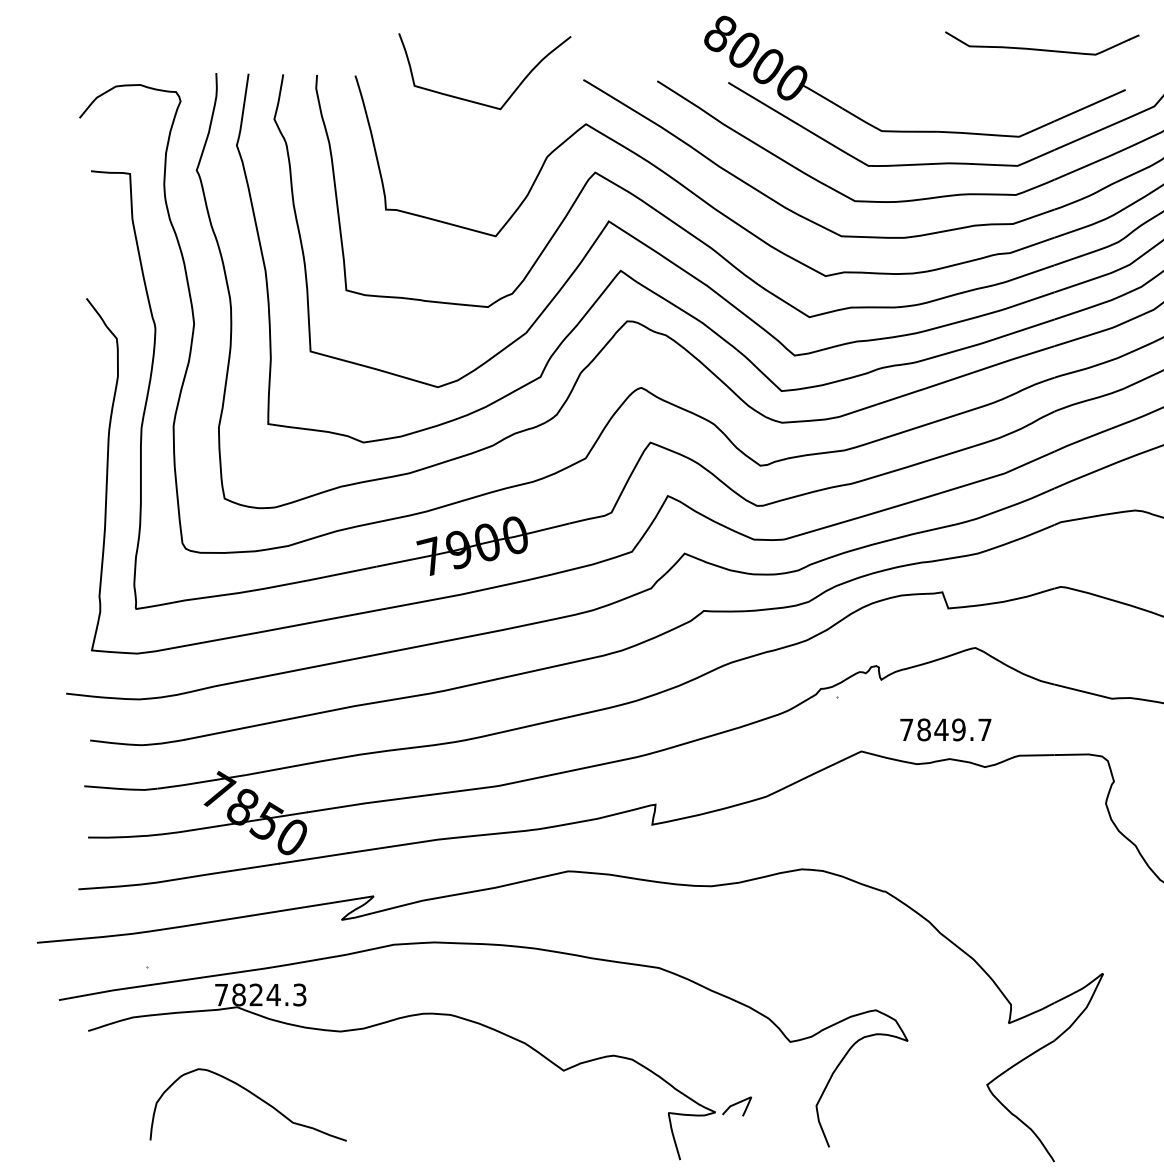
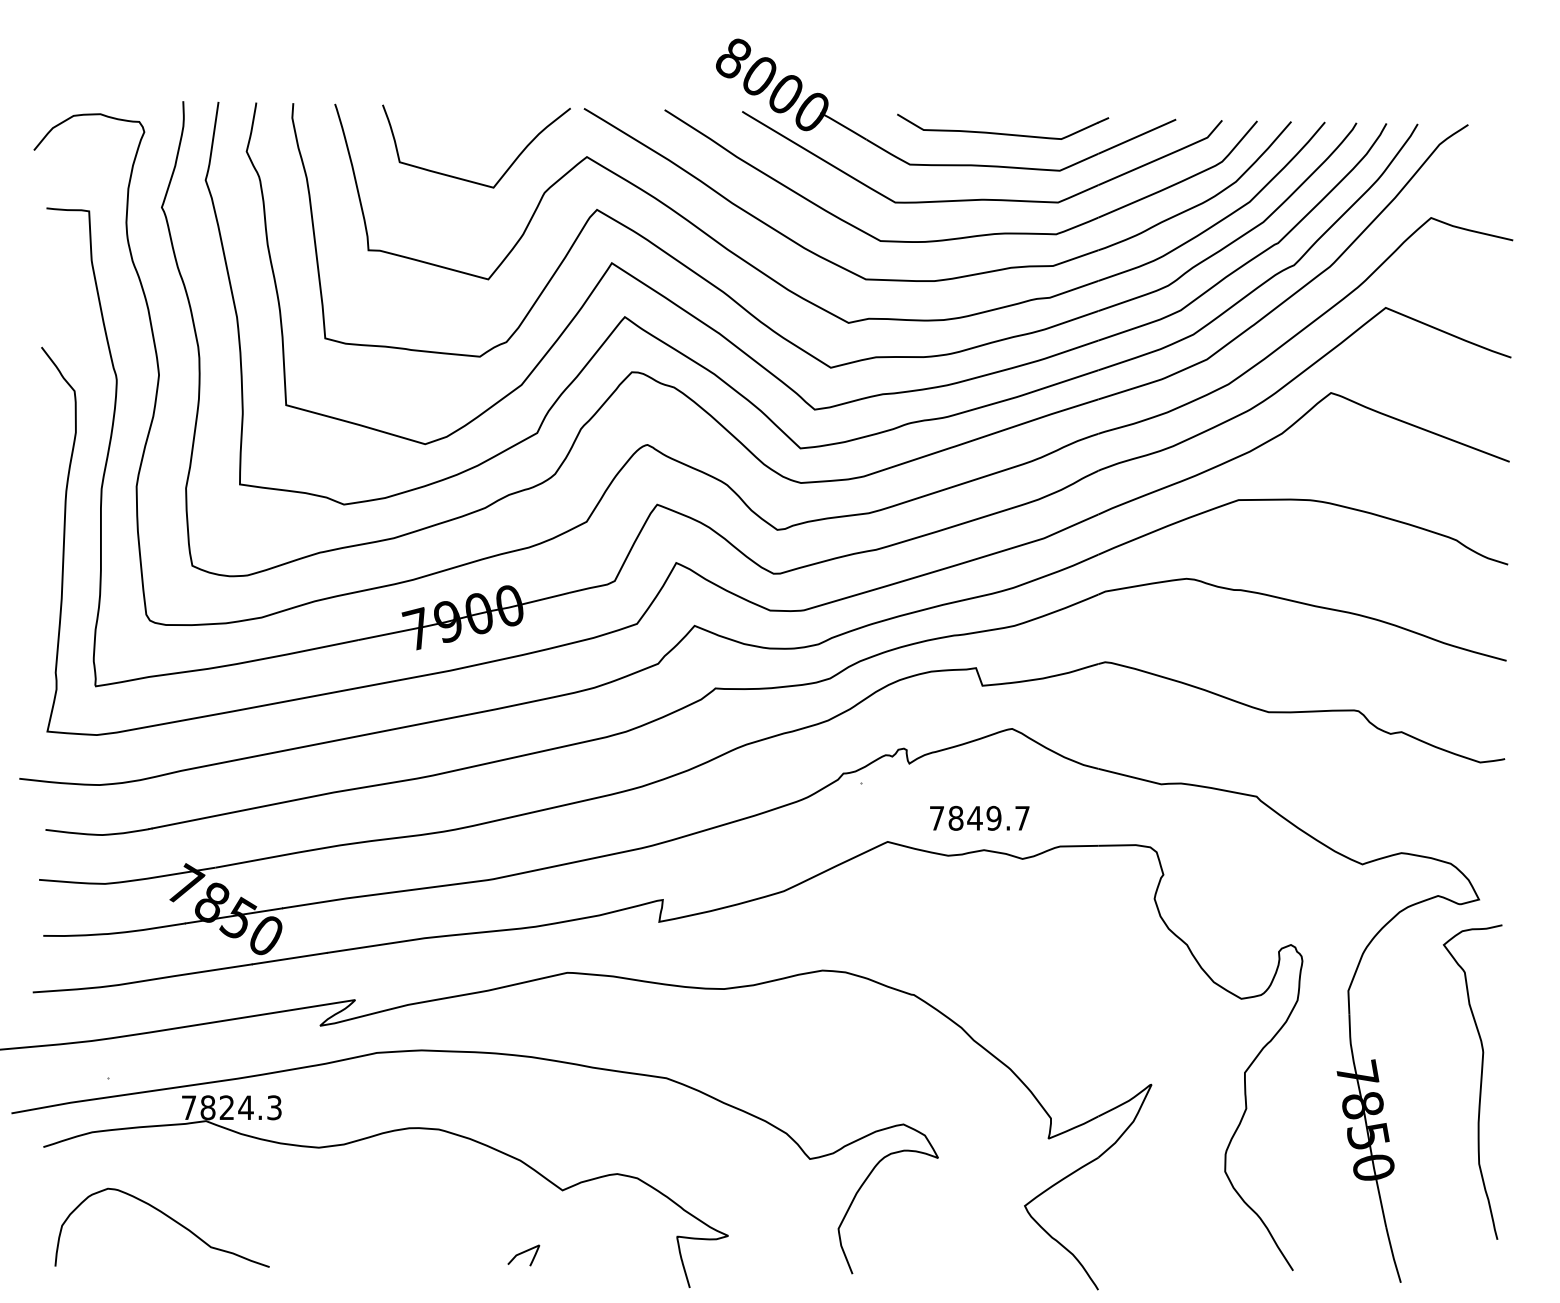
part: (1042, 49) -> (1003, 133), moved
curve: (476, 101) -> (467, 179), moved
curve: (253, 1095) -> (167, 1217), moved
curve: (736, 1104) -> (523, 1253), moved

